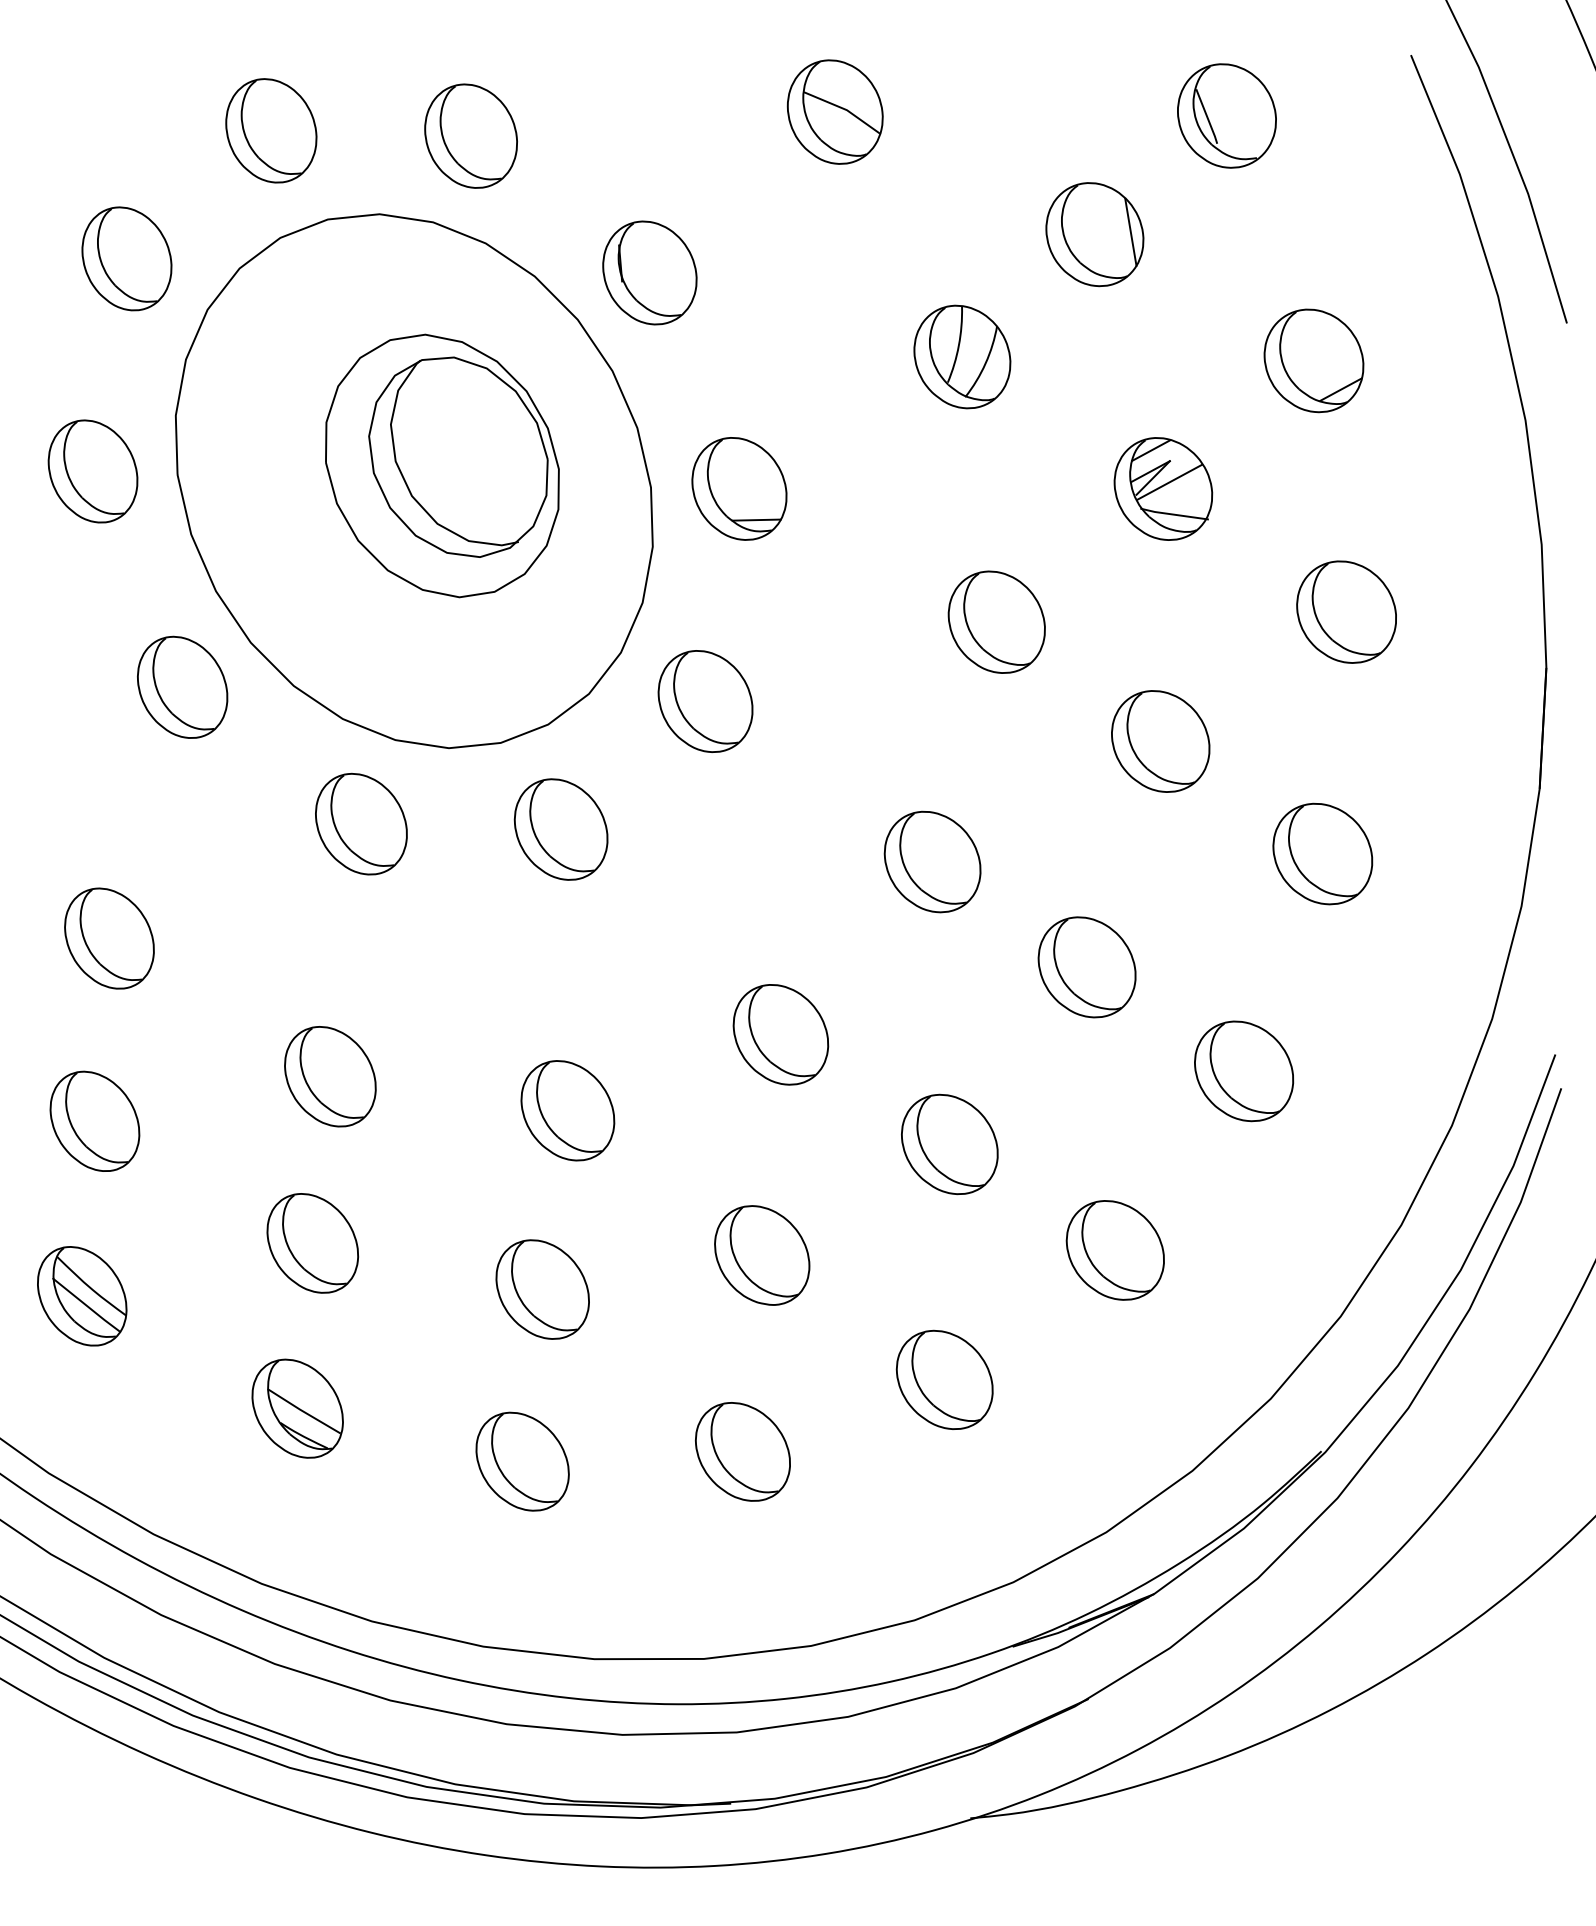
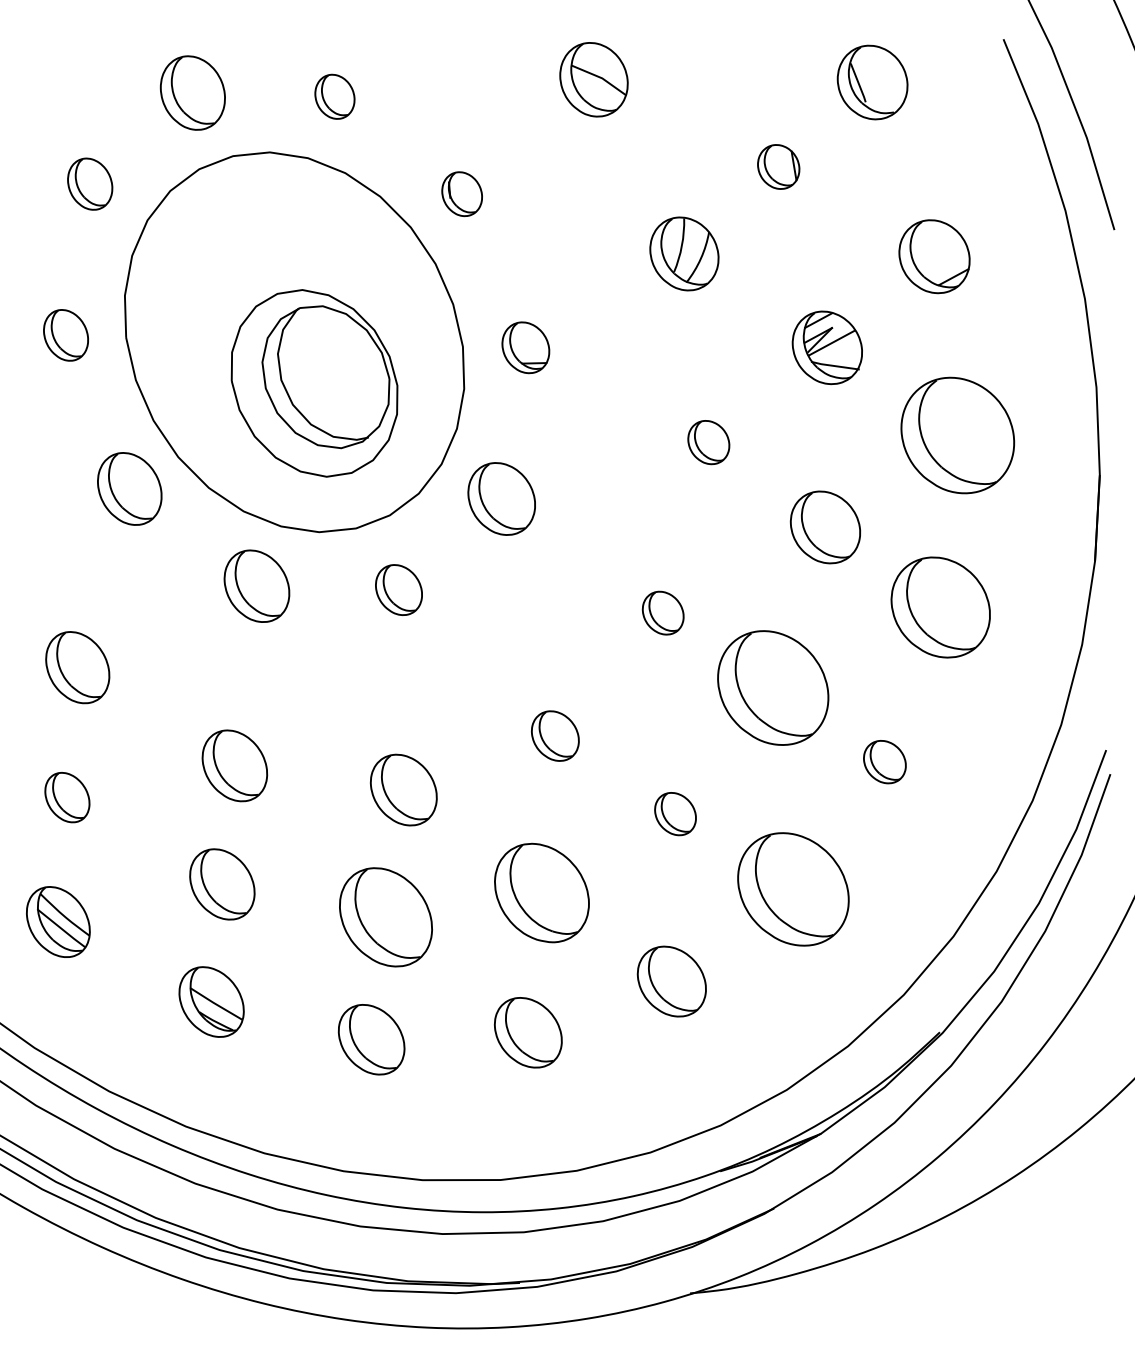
part: (470, 135) -> (334, 96), size x0.6
part: (1094, 234) -> (778, 166), size x0.6
part: (126, 258) -> (89, 183), size x0.7
part: (649, 272) -> (461, 193), size x0.6
part: (442, 465) -> (314, 383), moved
part: (92, 471) -> (65, 335), size x0.7
part: (739, 488) -> (525, 347), size x0.7
part: (1346, 611) -> (957, 434), size x1.6
part: (996, 621) -> (708, 442), size x0.6
part: (560, 829) -> (398, 590), size x0.7
part: (1322, 853) -> (940, 607), size x1.4
part: (932, 861) -> (663, 612), size x0.6
part: (1086, 967) -> (772, 688), size x1.6
part: (780, 1034) -> (555, 735), size x0.7
part: (1244, 1071) -> (885, 762), size x0.6
part: (94, 1120) -> (67, 797), size x0.7
part: (949, 1144) -> (675, 814), size x0.6
part: (1114, 1250) -> (792, 889), size x1.6
part: (762, 1255) -> (542, 893), size x1.4
part: (542, 1289) -> (385, 917), size x1.4

